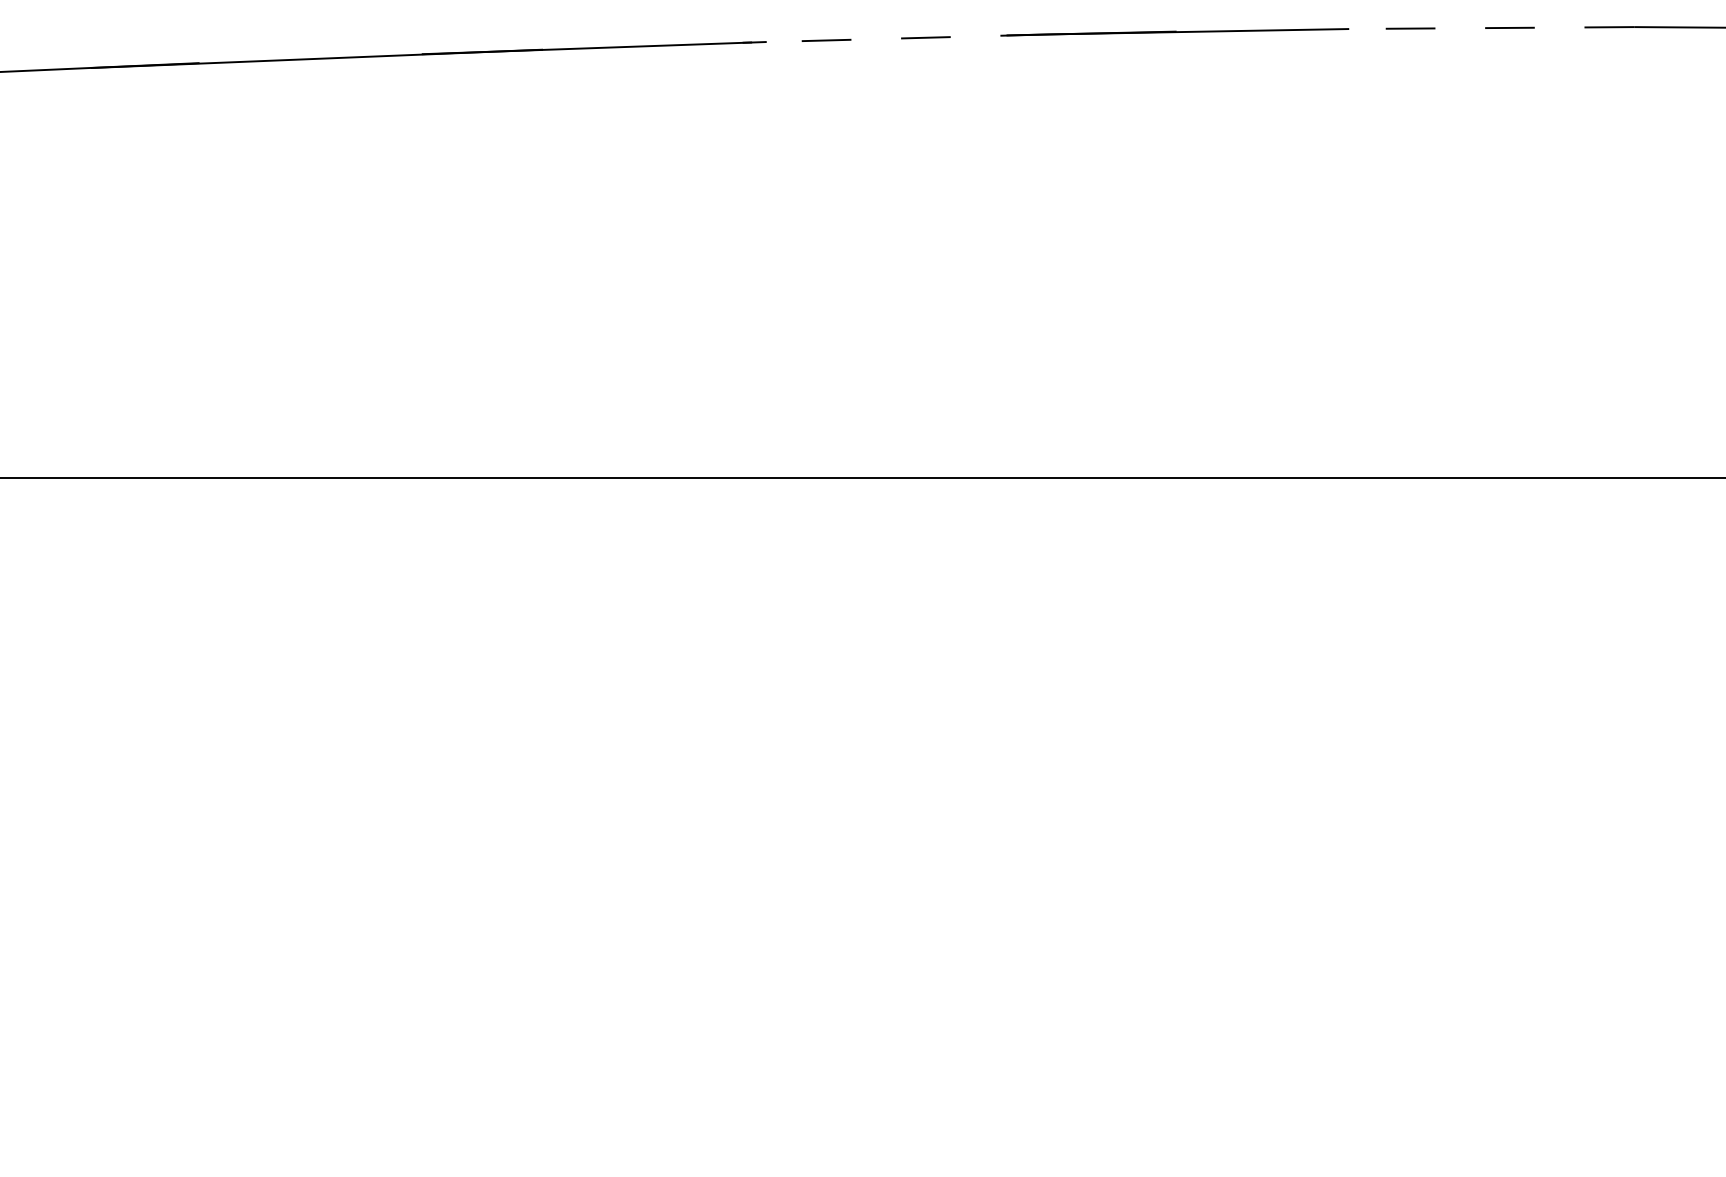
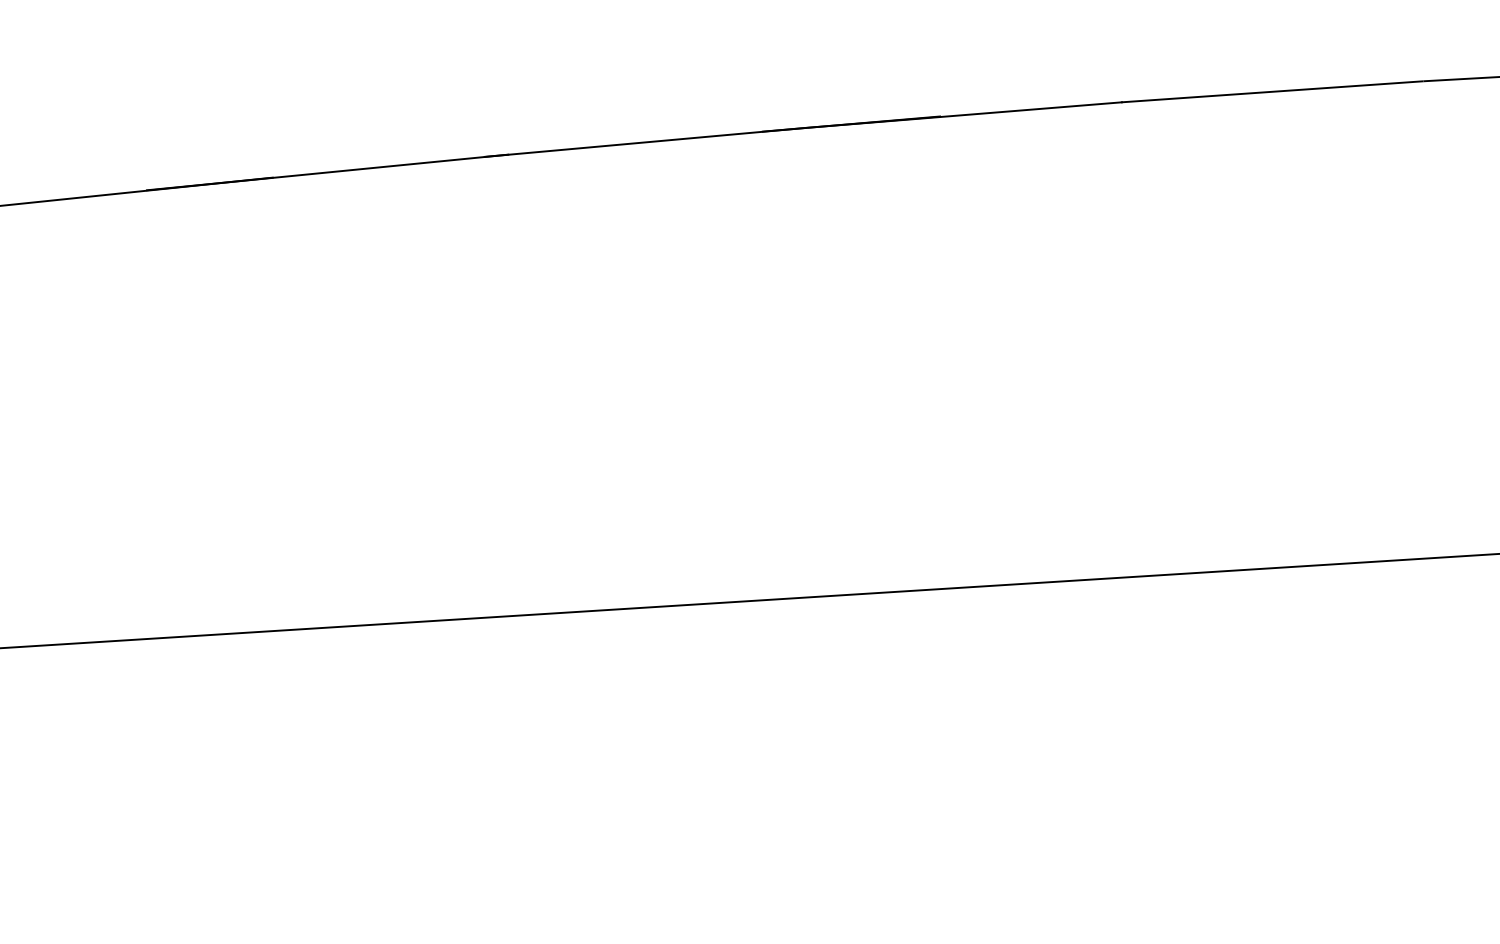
line: (1490, 28) -> (1271, 92), dashed -> solid
line: (896, 38) -> (645, 142), dashed -> solid

